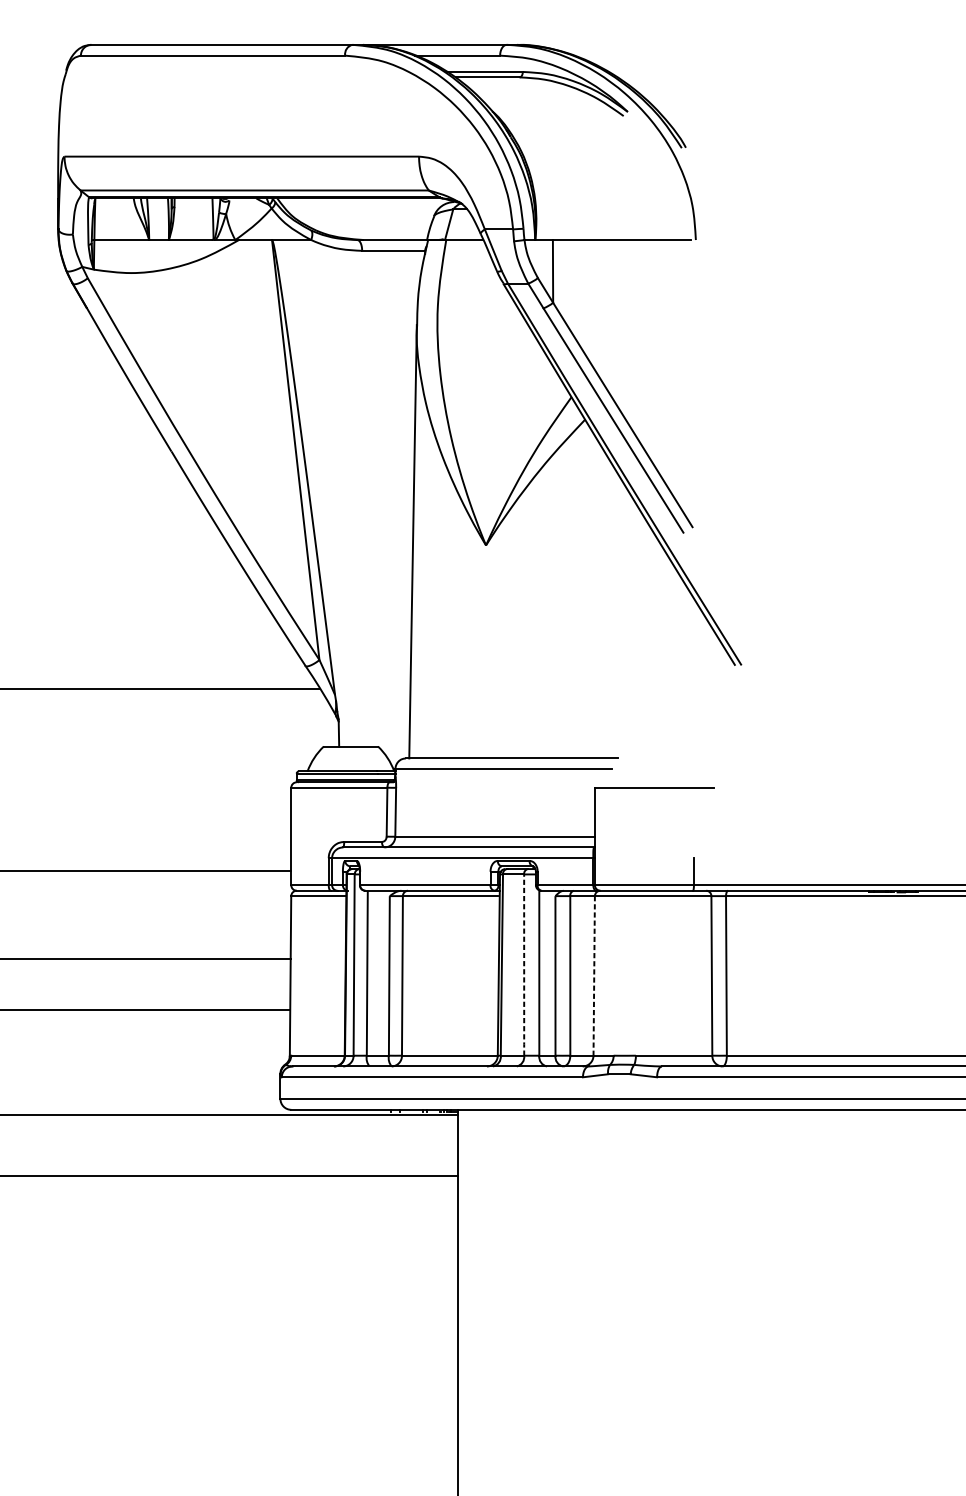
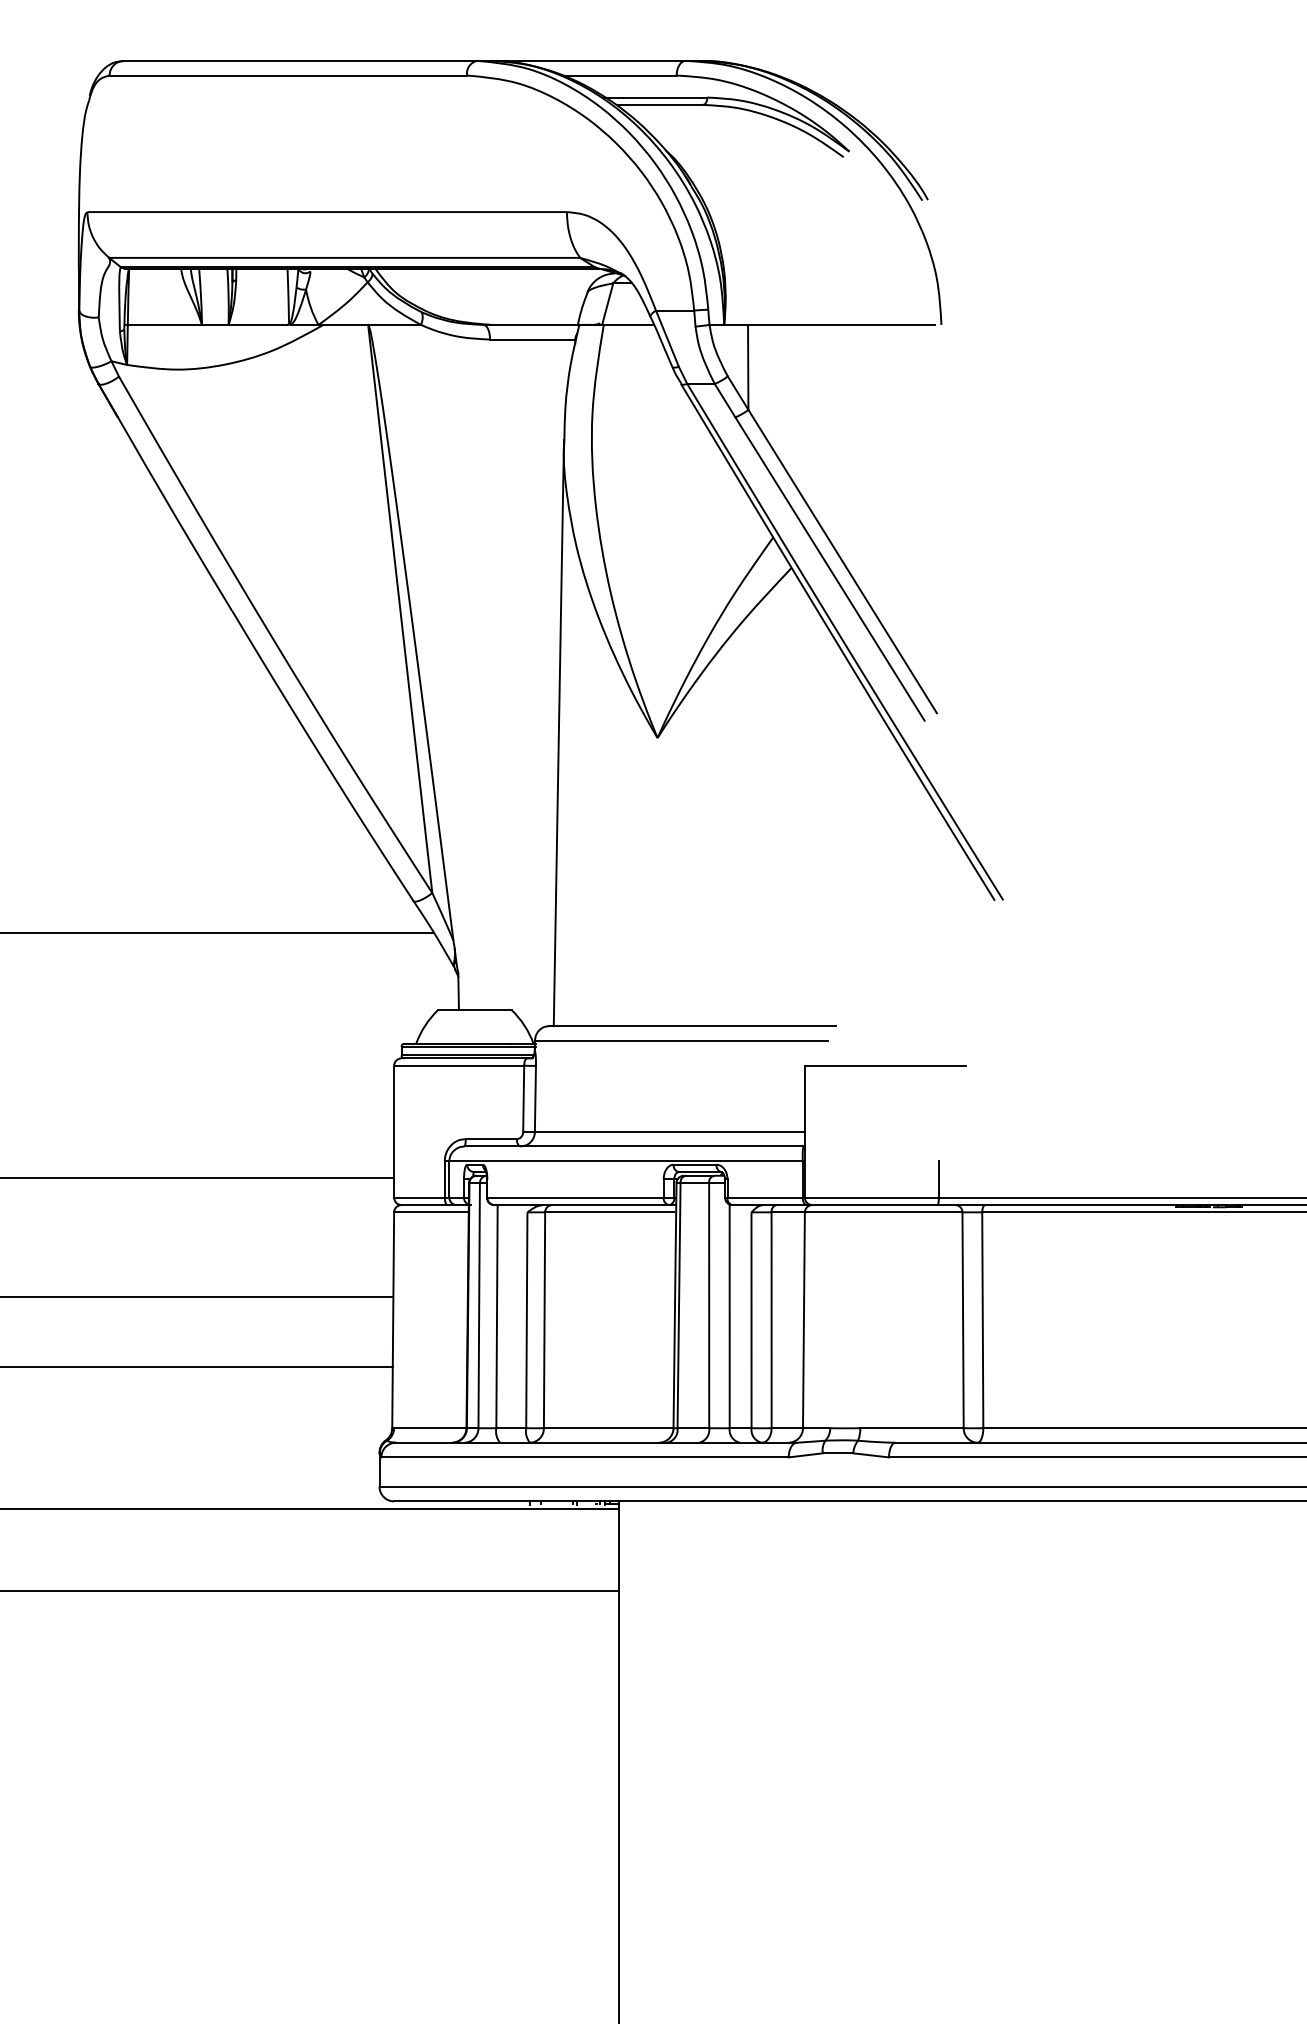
line: (524, 964) -> (709, 1305), dashed -> solid
line: (593, 976) -> (803, 1320), dashed -> solid

